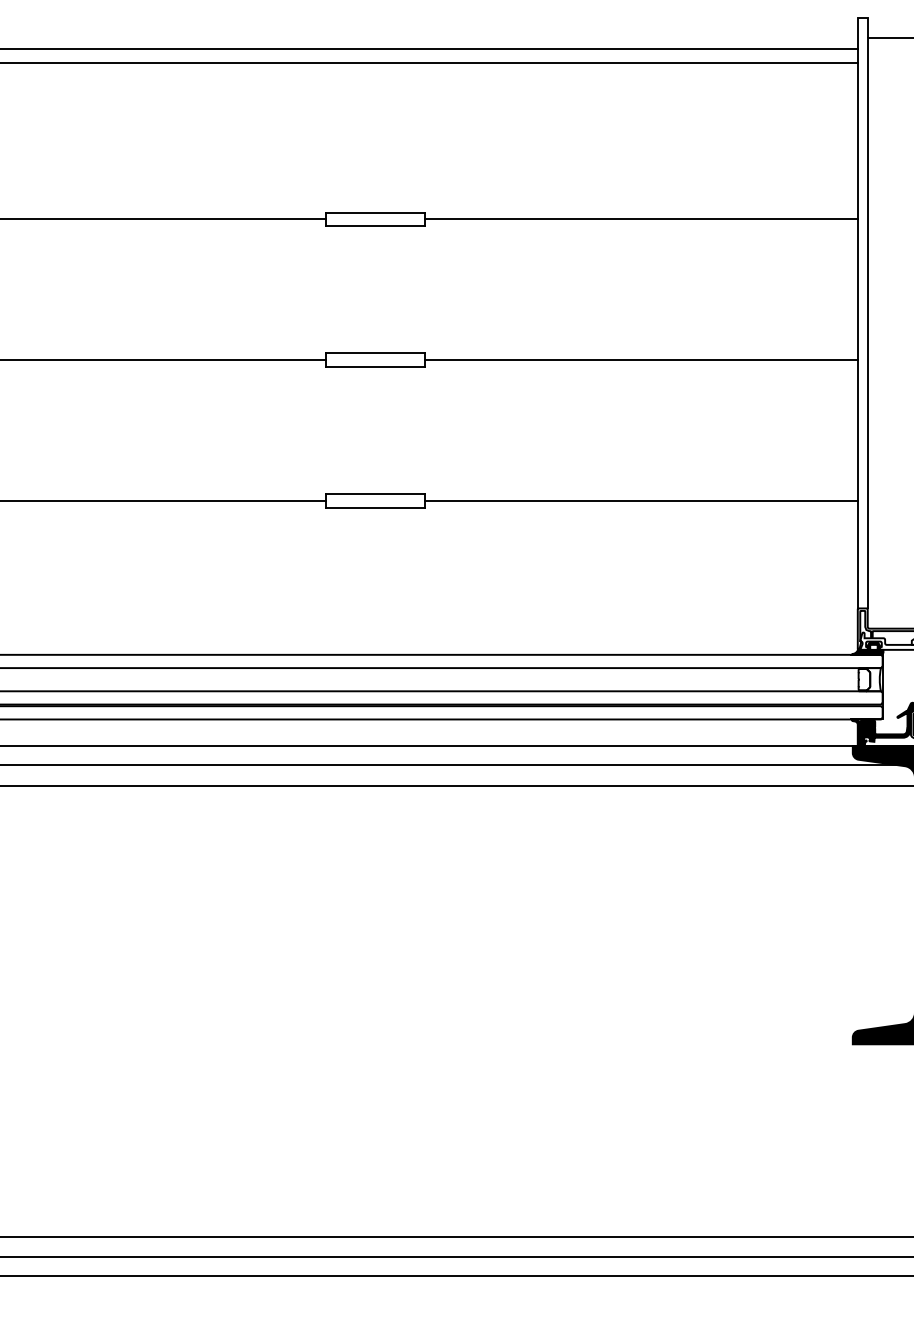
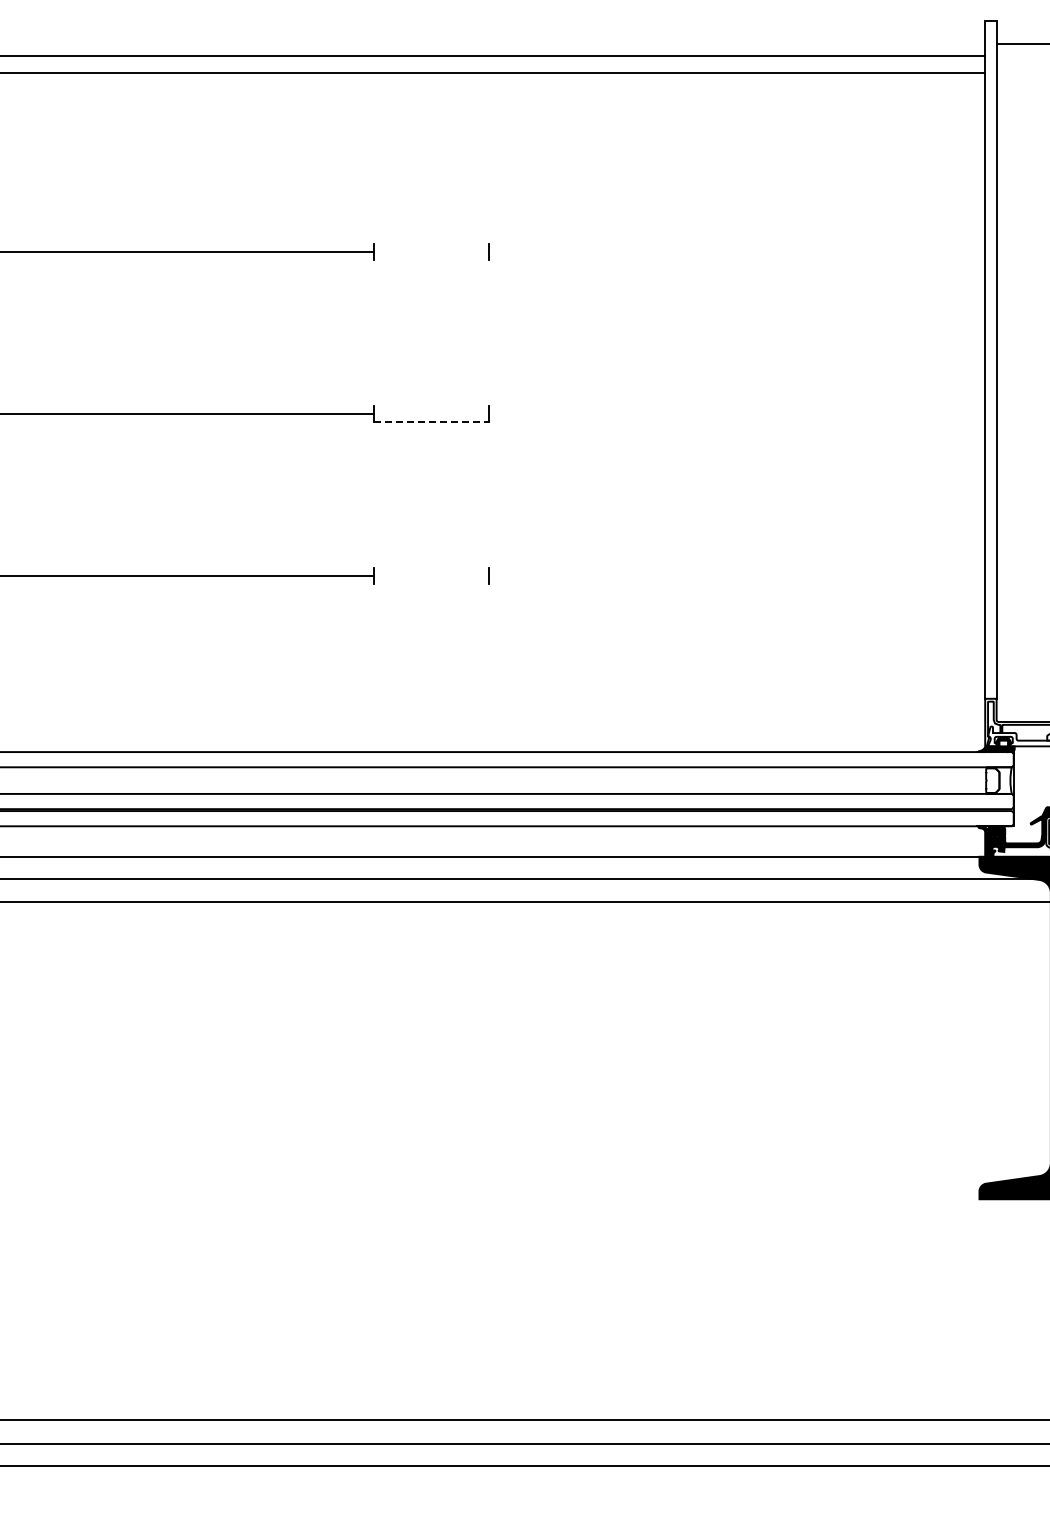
line: (375, 212) -> (431, 244), removed
line: (641, 219) -> (736, 252), removed
line: (375, 226) -> (431, 260), removed
line: (375, 353) -> (431, 405), removed
line: (641, 359) -> (736, 413), removed
line: (375, 366) -> (431, 421), solid -> dashed
line: (375, 494) -> (431, 567), removed
line: (641, 501) -> (736, 575), removed
line: (375, 508) -> (431, 583), removed

